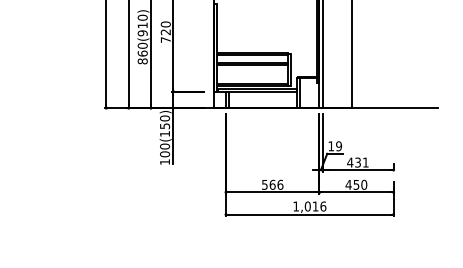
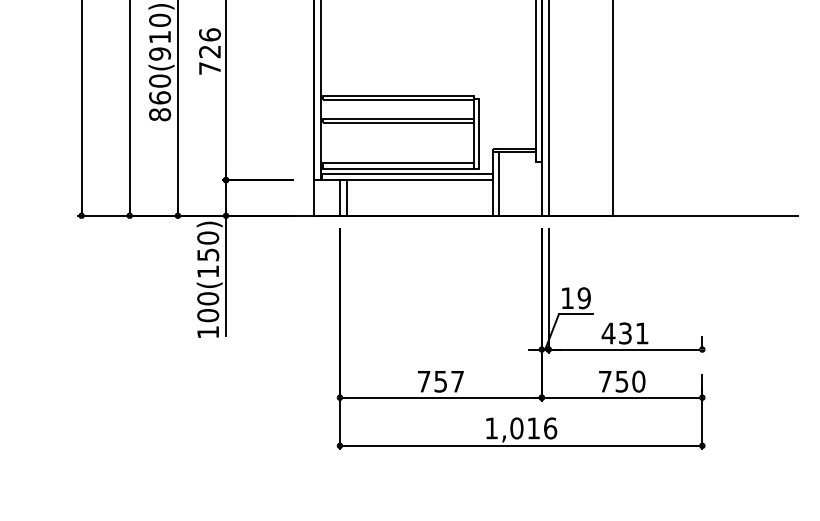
text: (165, 24) -> (209, 34), 720 -> 726
text: (272, 184) -> (440, 380), 566 -> 757
text: (348, 184) -> (604, 380), 450 -> 750

